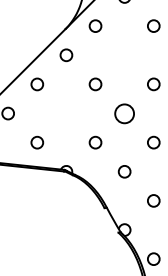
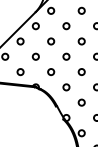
circle: (124, 55) -> (66, 26), added
circle: (65, 113) -> (35, 56), added
circle: (124, 113) -> (66, 56), size x0.62

